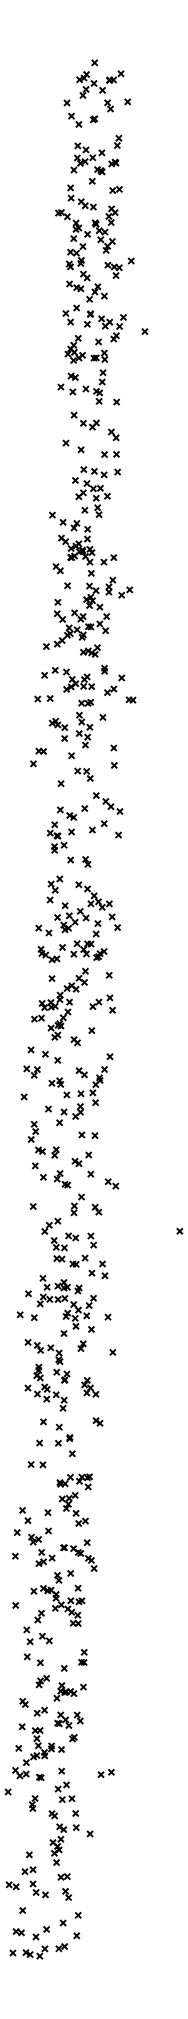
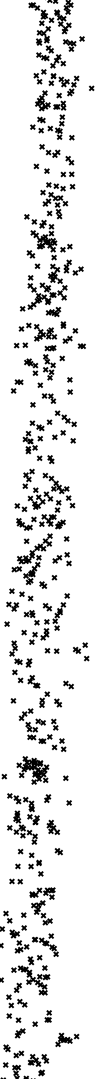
part: (82, 1164) -> (80, 651), moved
part: (60, 1305) -> (32, 770), size x0.6
part: (69, 1691) -> (66, 1039), moved

